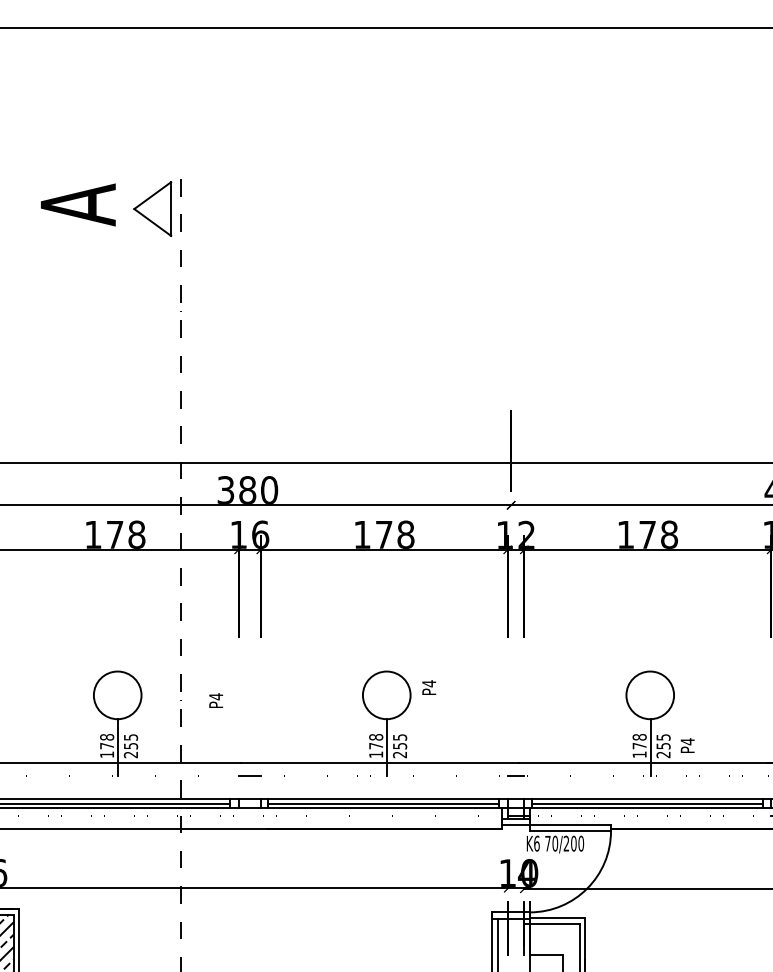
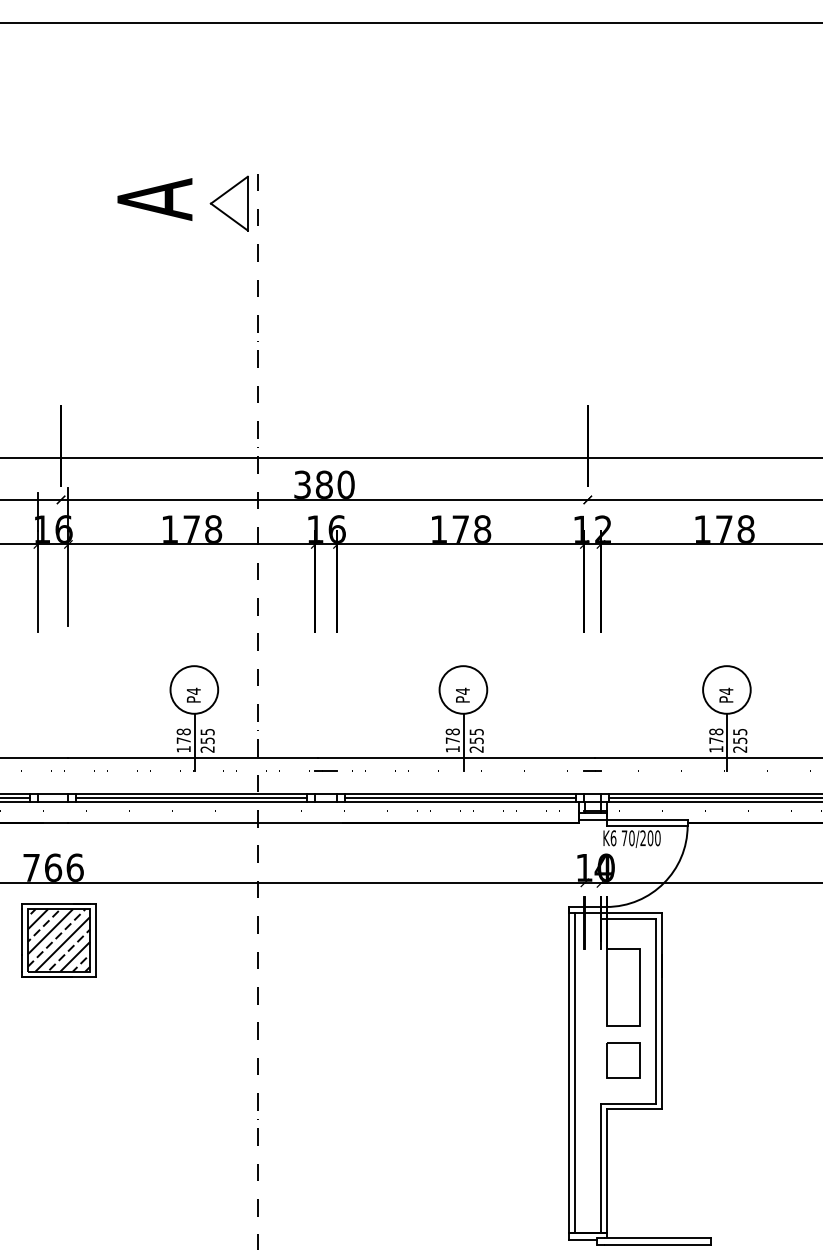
text: (428, 686) -> (462, 694), moved
text: (215, 699) -> (193, 694), moved
text: (687, 744) -> (726, 694), moved

